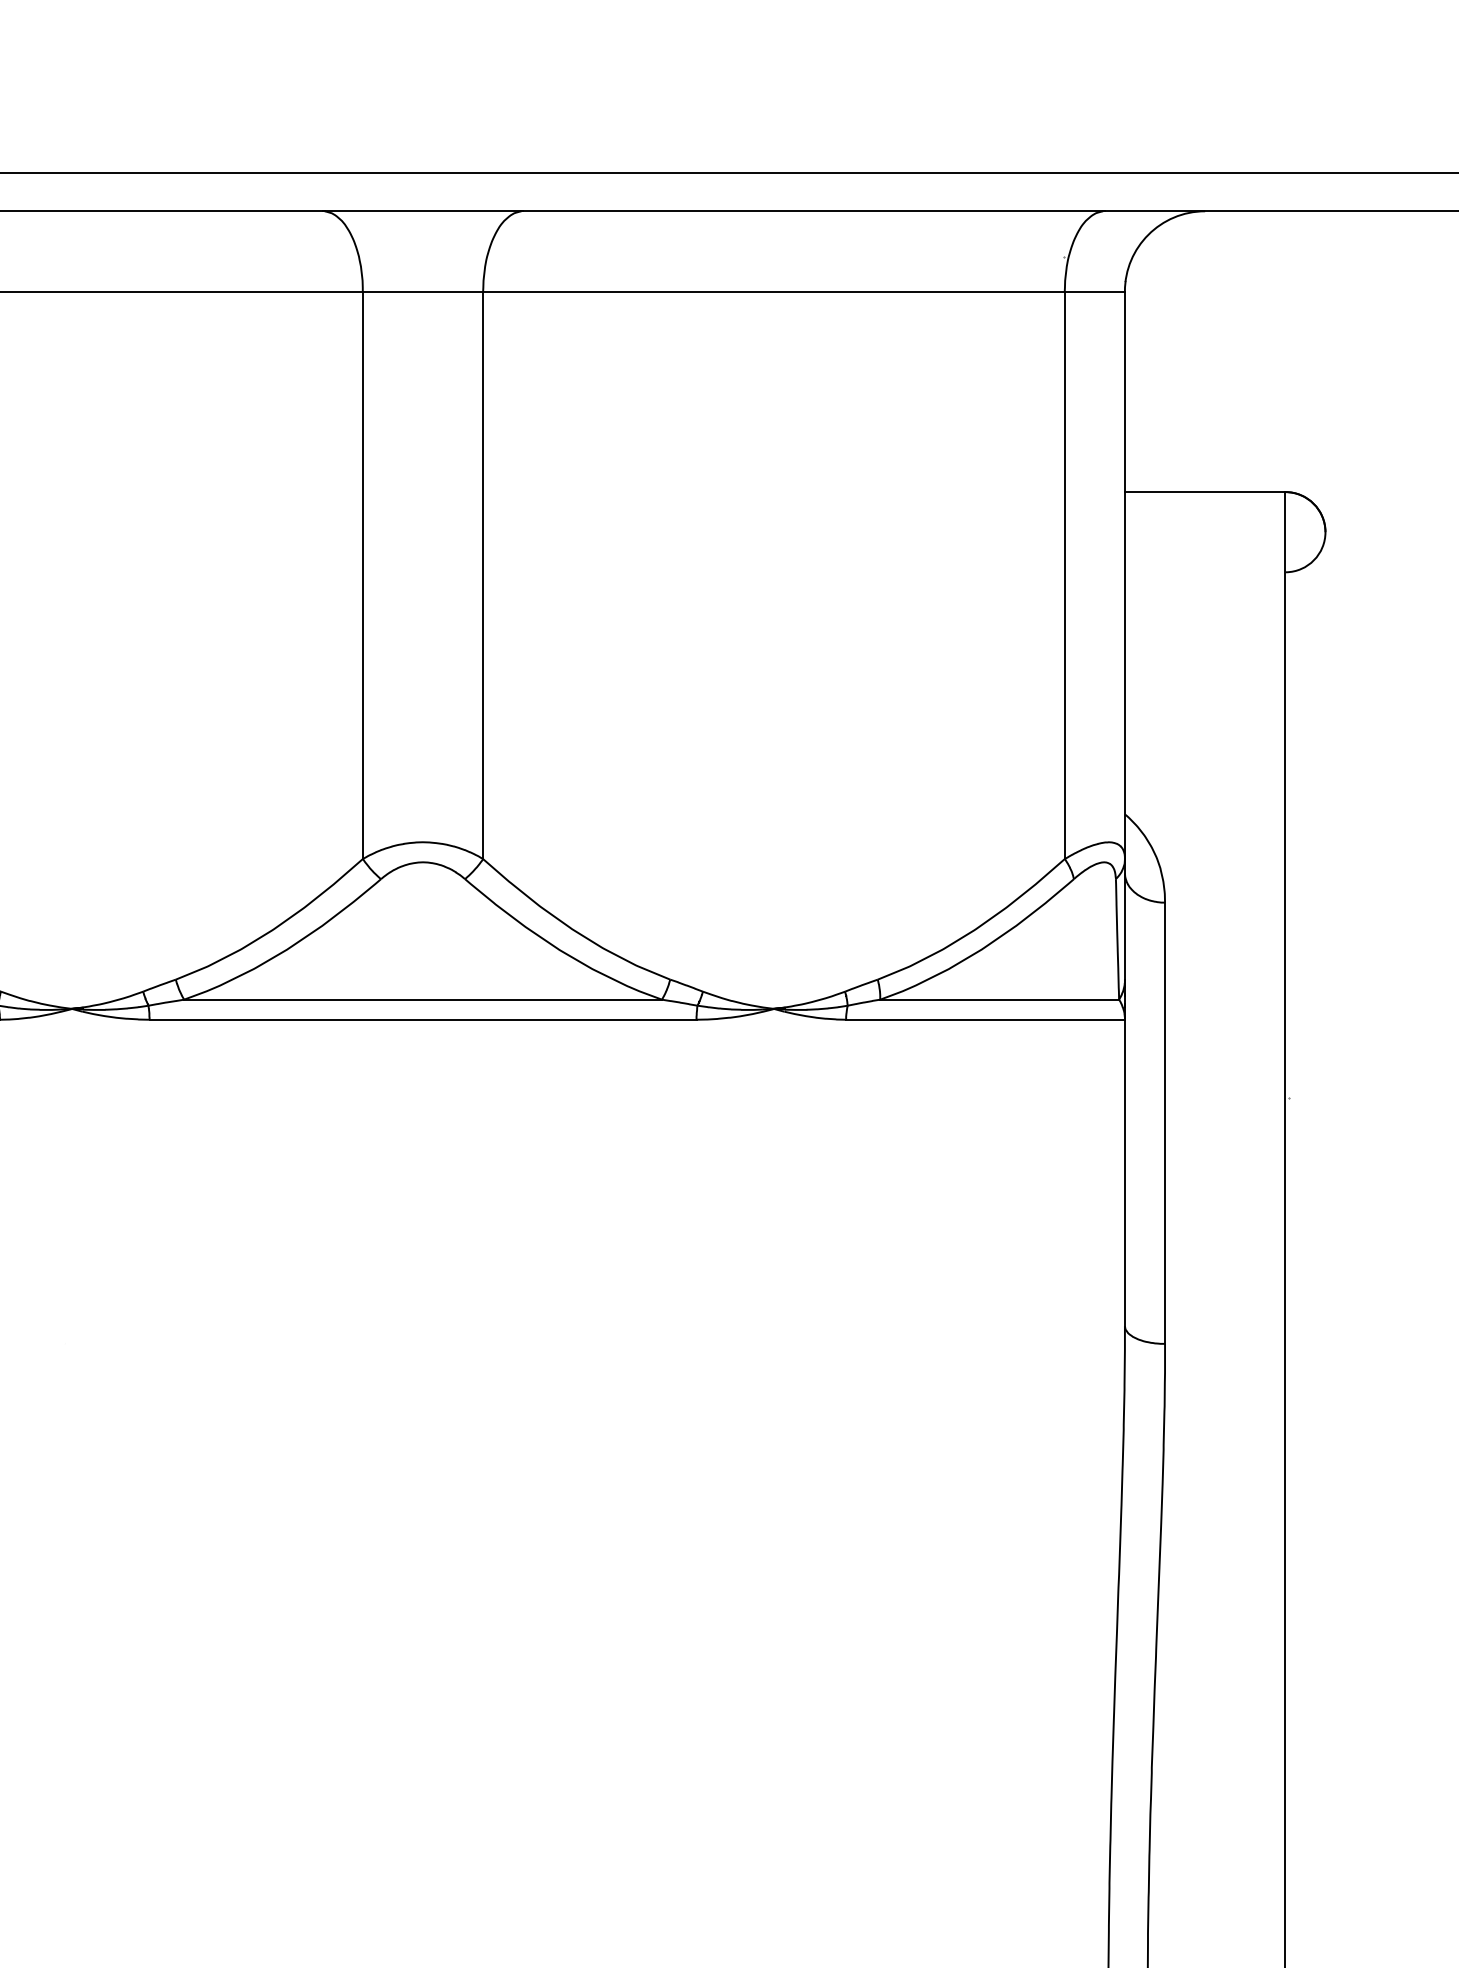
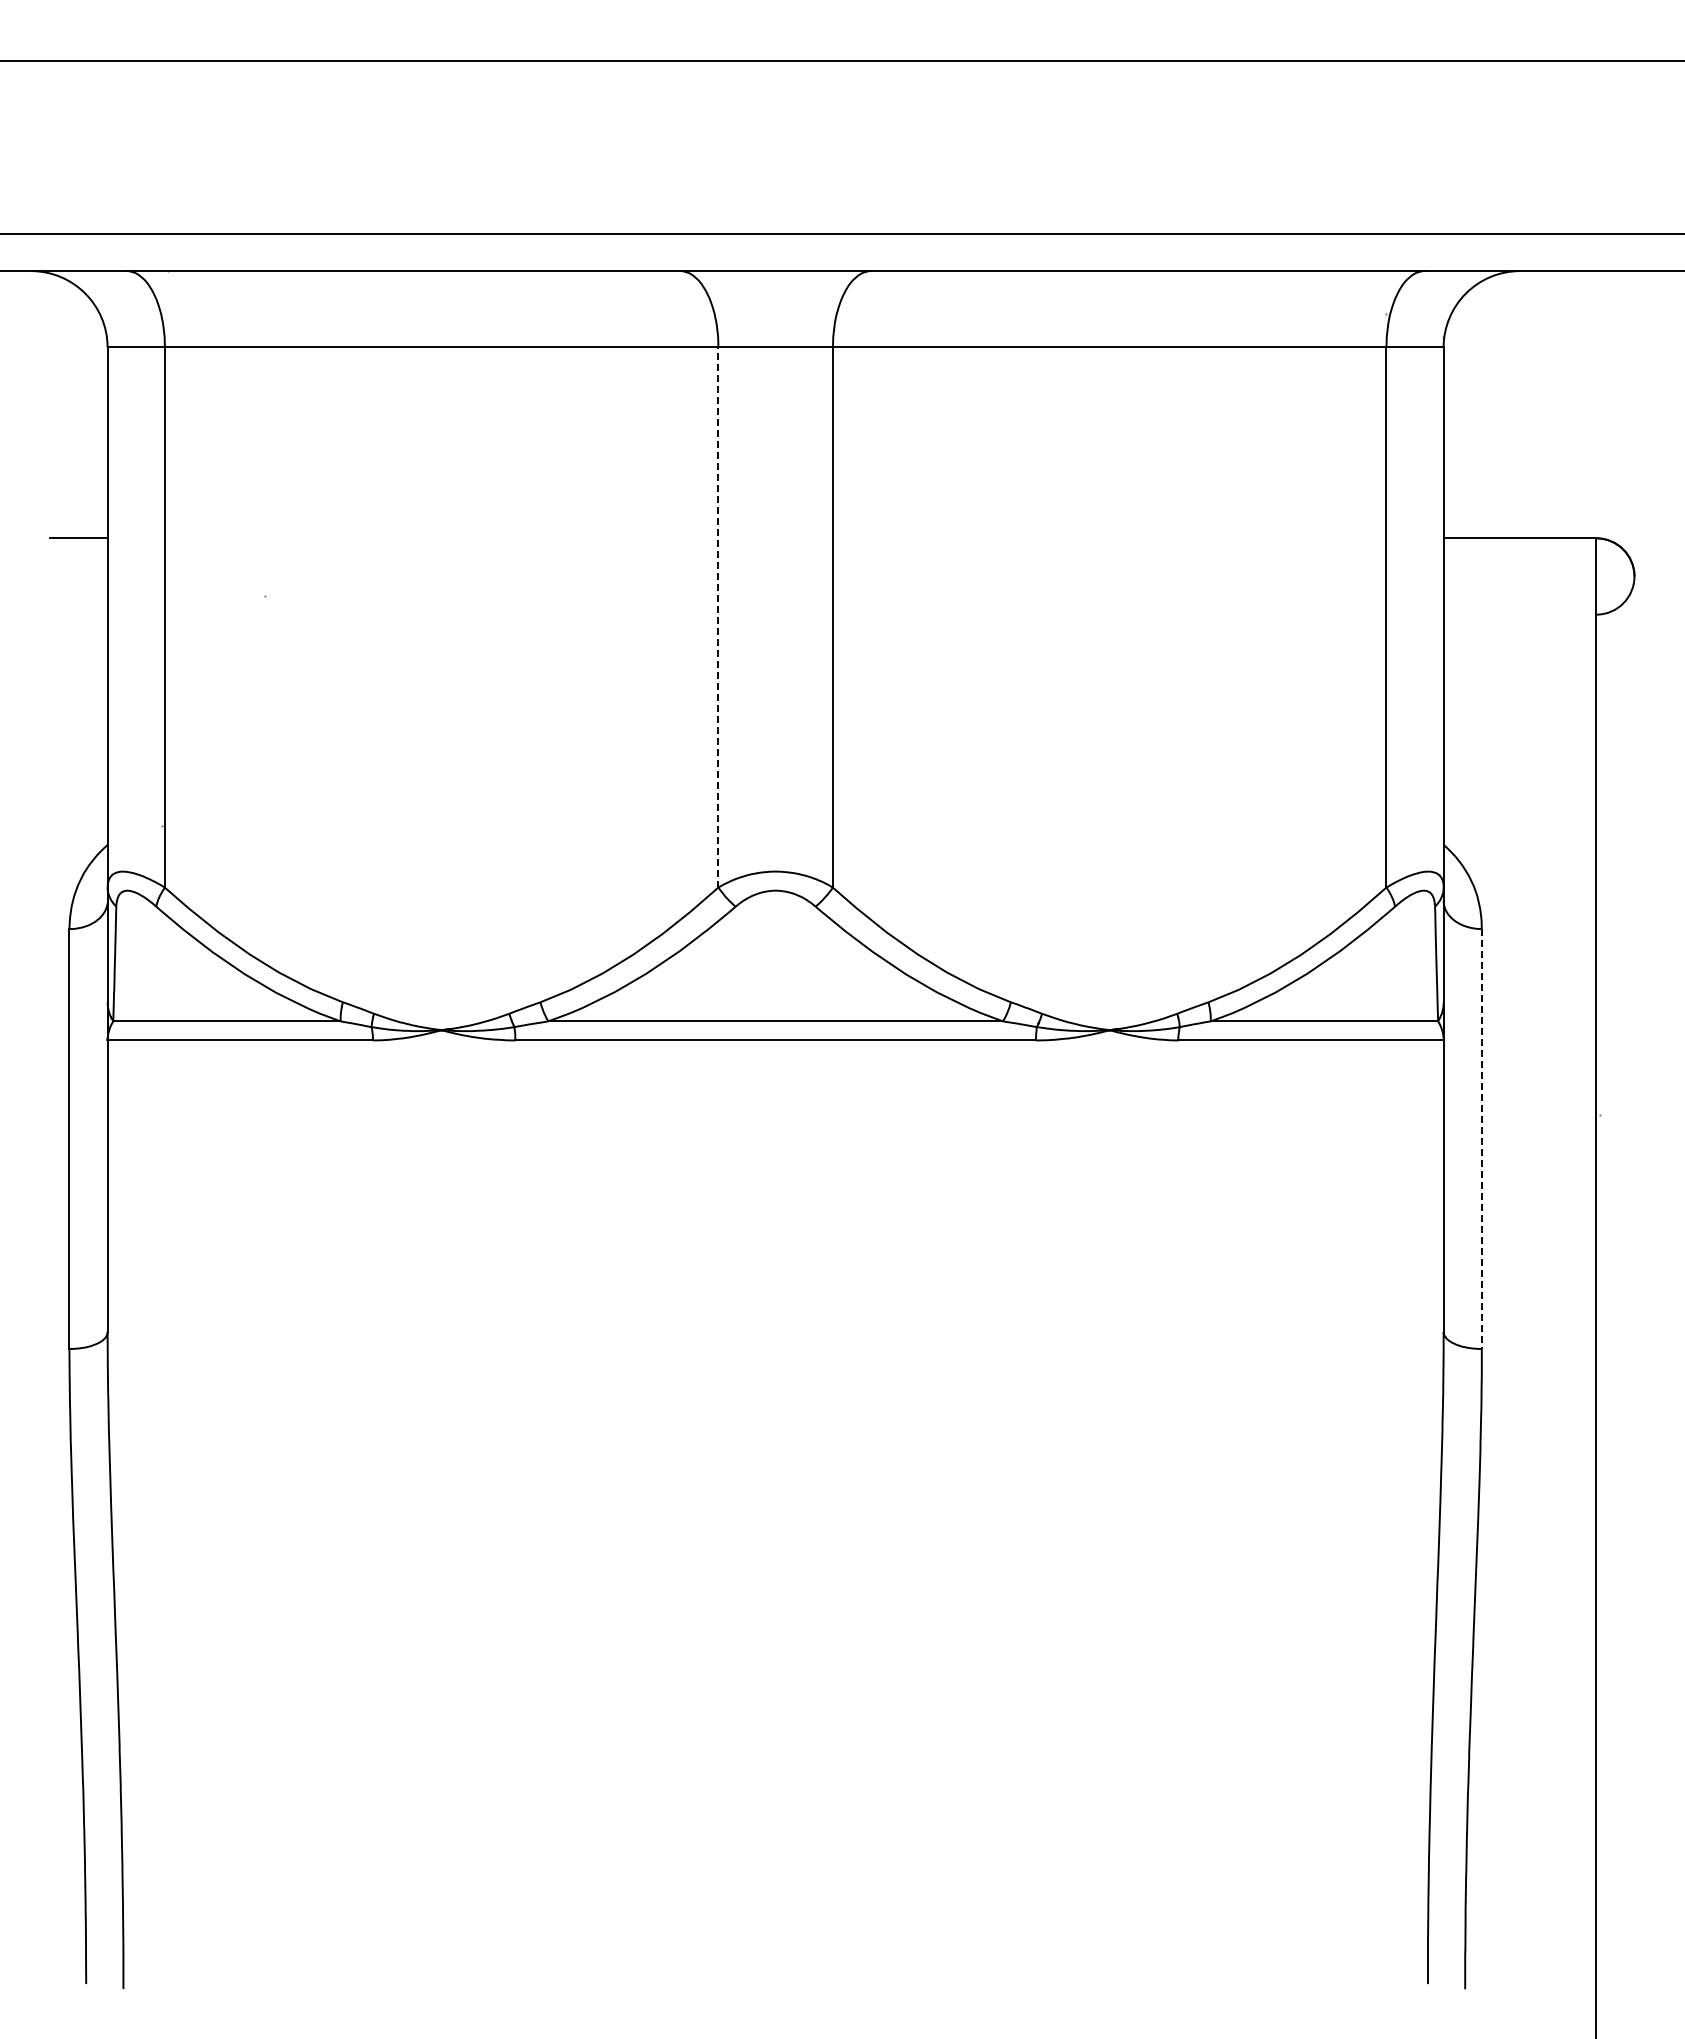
line: (362, 575) -> (718, 617), solid -> dashed
line: (1164, 1122) -> (1481, 1138), solid -> dashed

